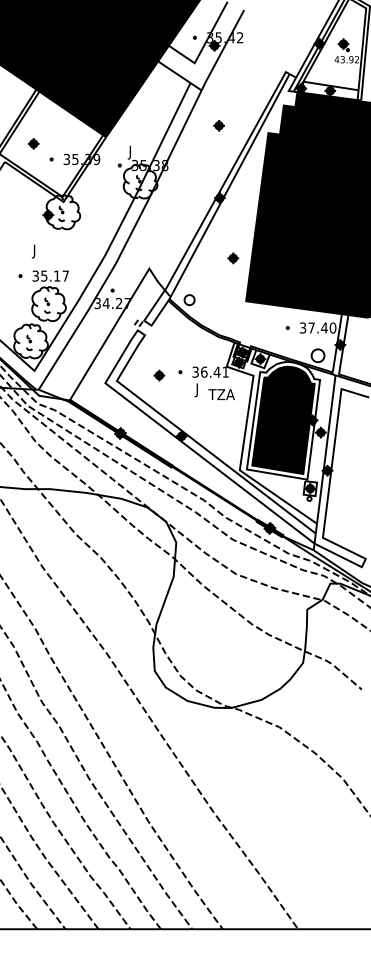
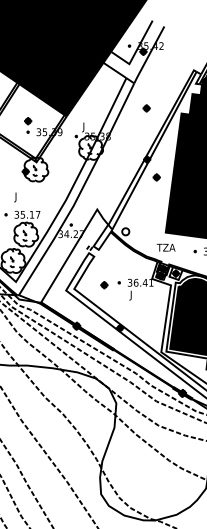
part: (33, 143) -> (28, 120), moved
part: (233, 258) -> (156, 177), moved
text: (221, 394) -> (166, 247), moved

